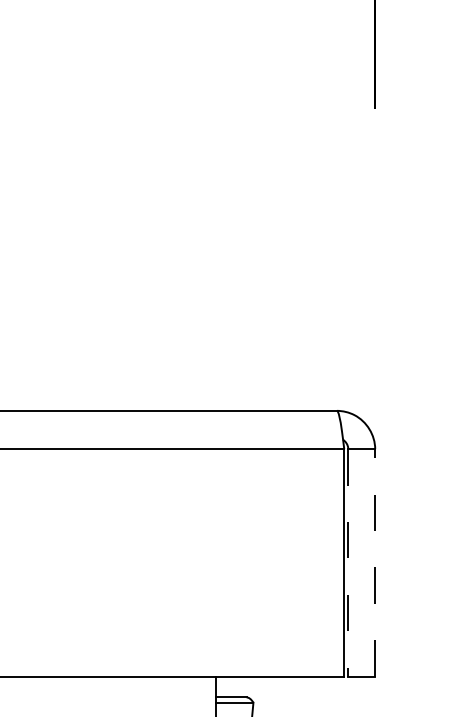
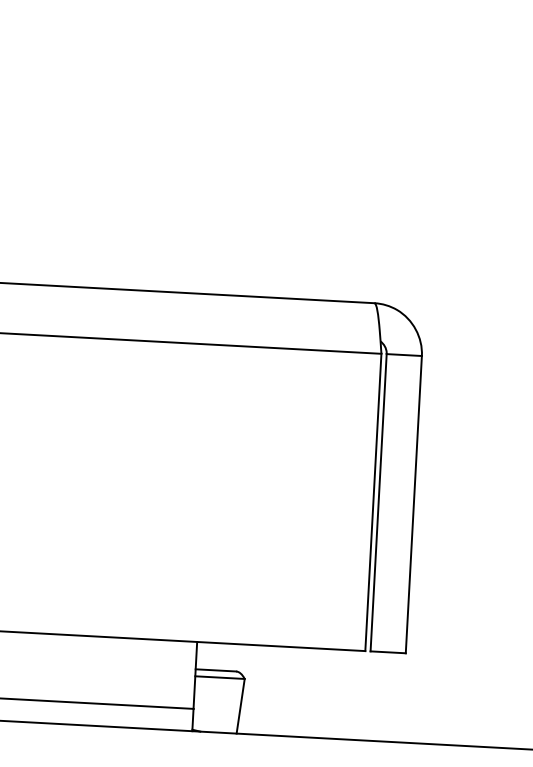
line: (348, 562) -> (378, 502), dashed -> solid
line: (375, 562) -> (414, 504), dashed -> solid

